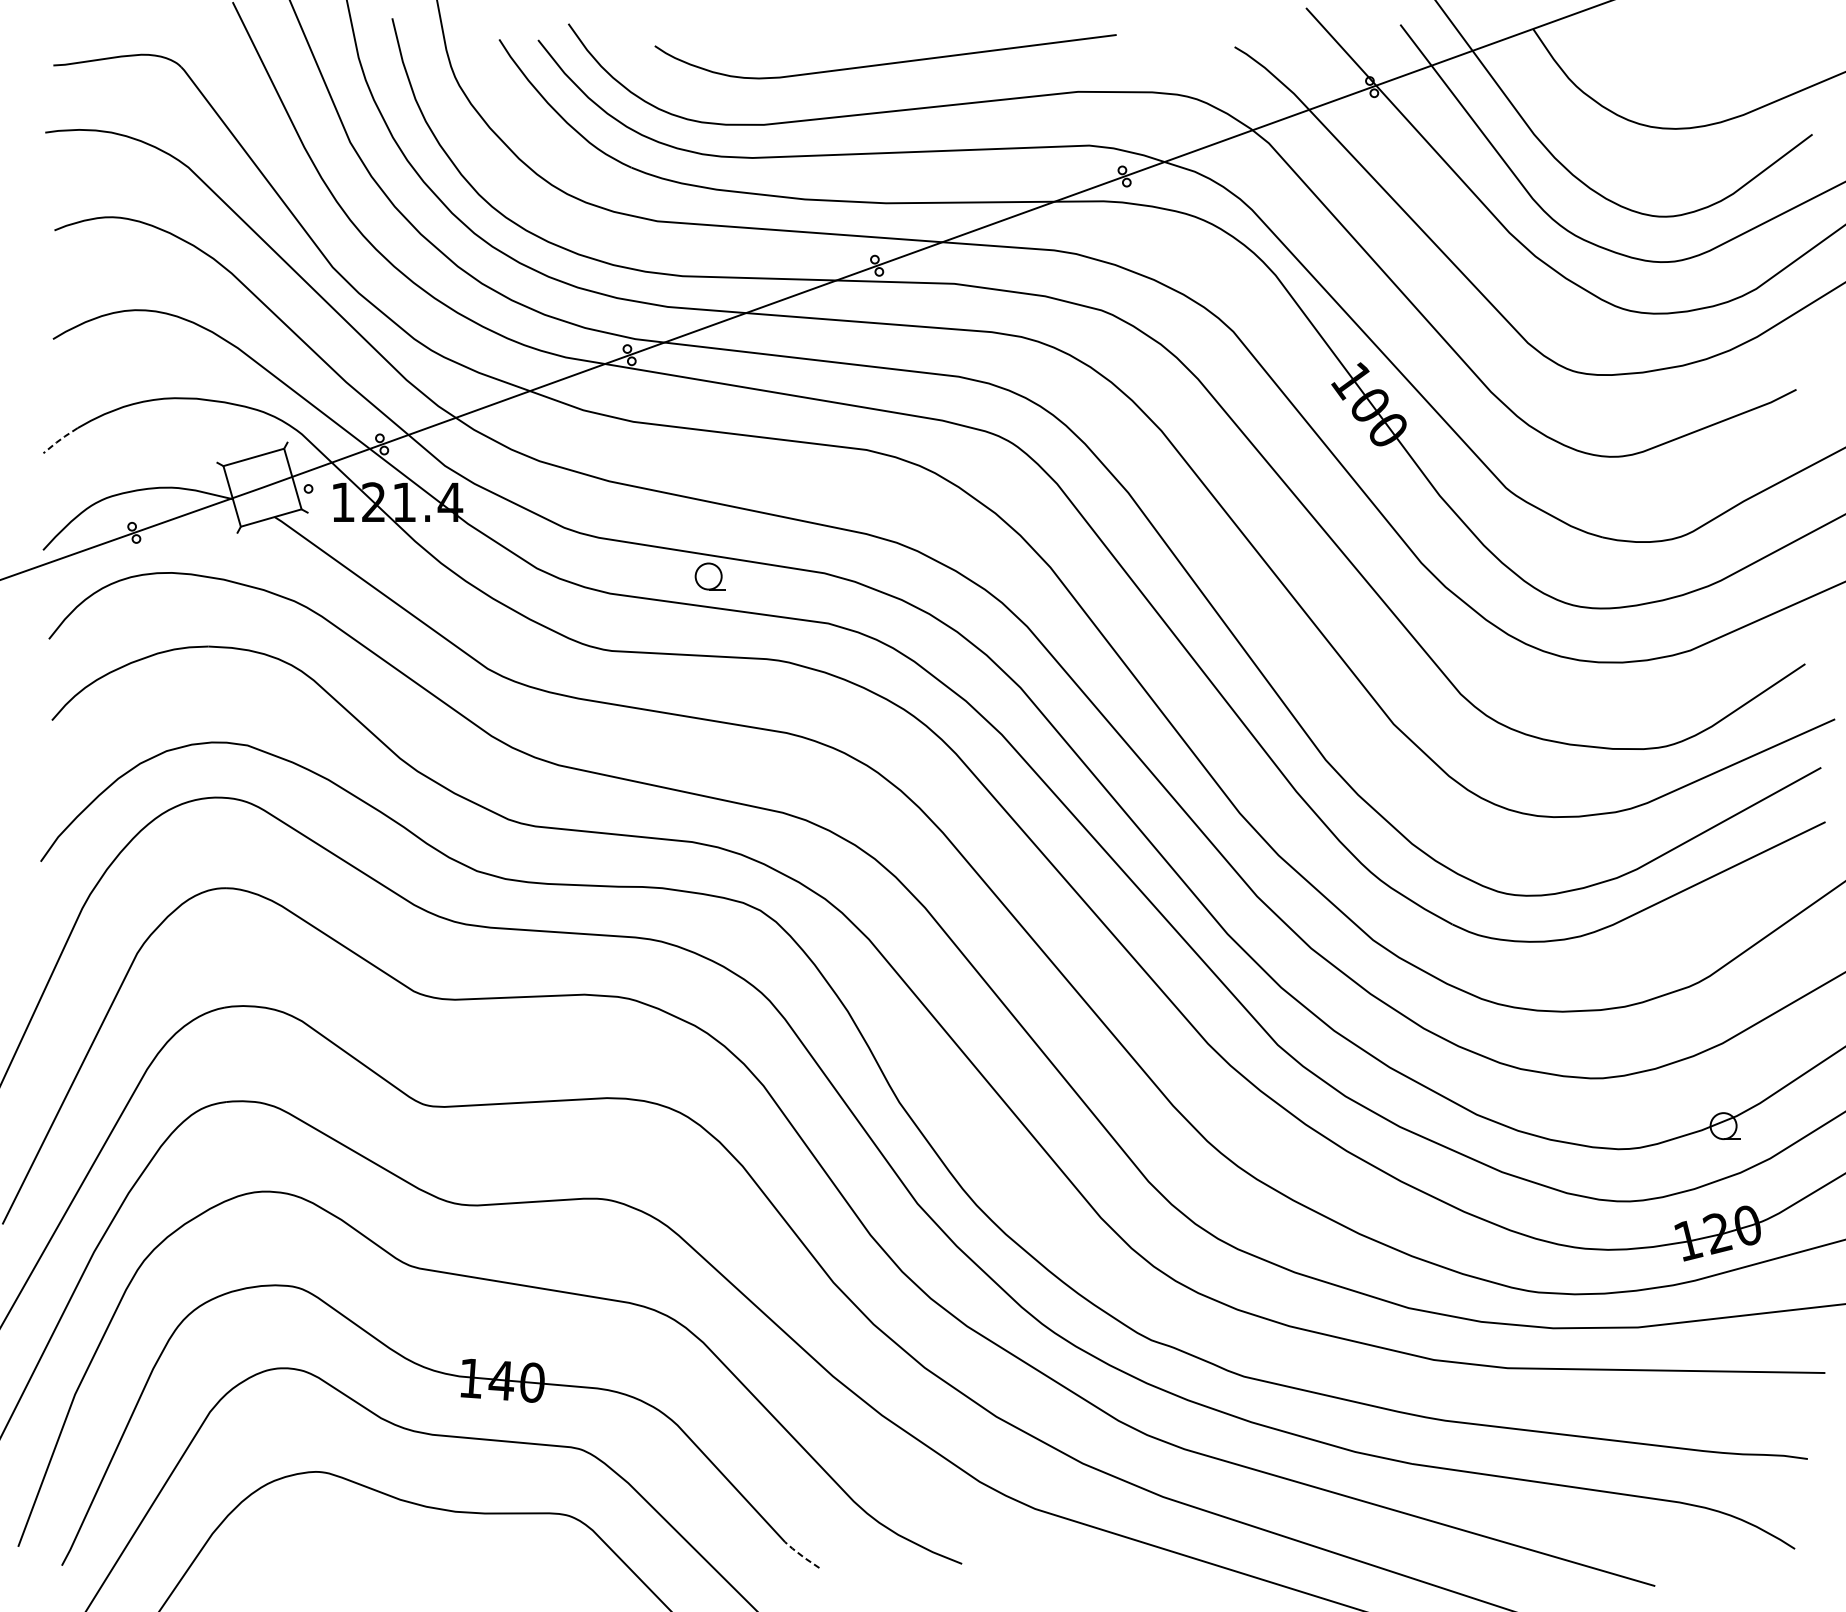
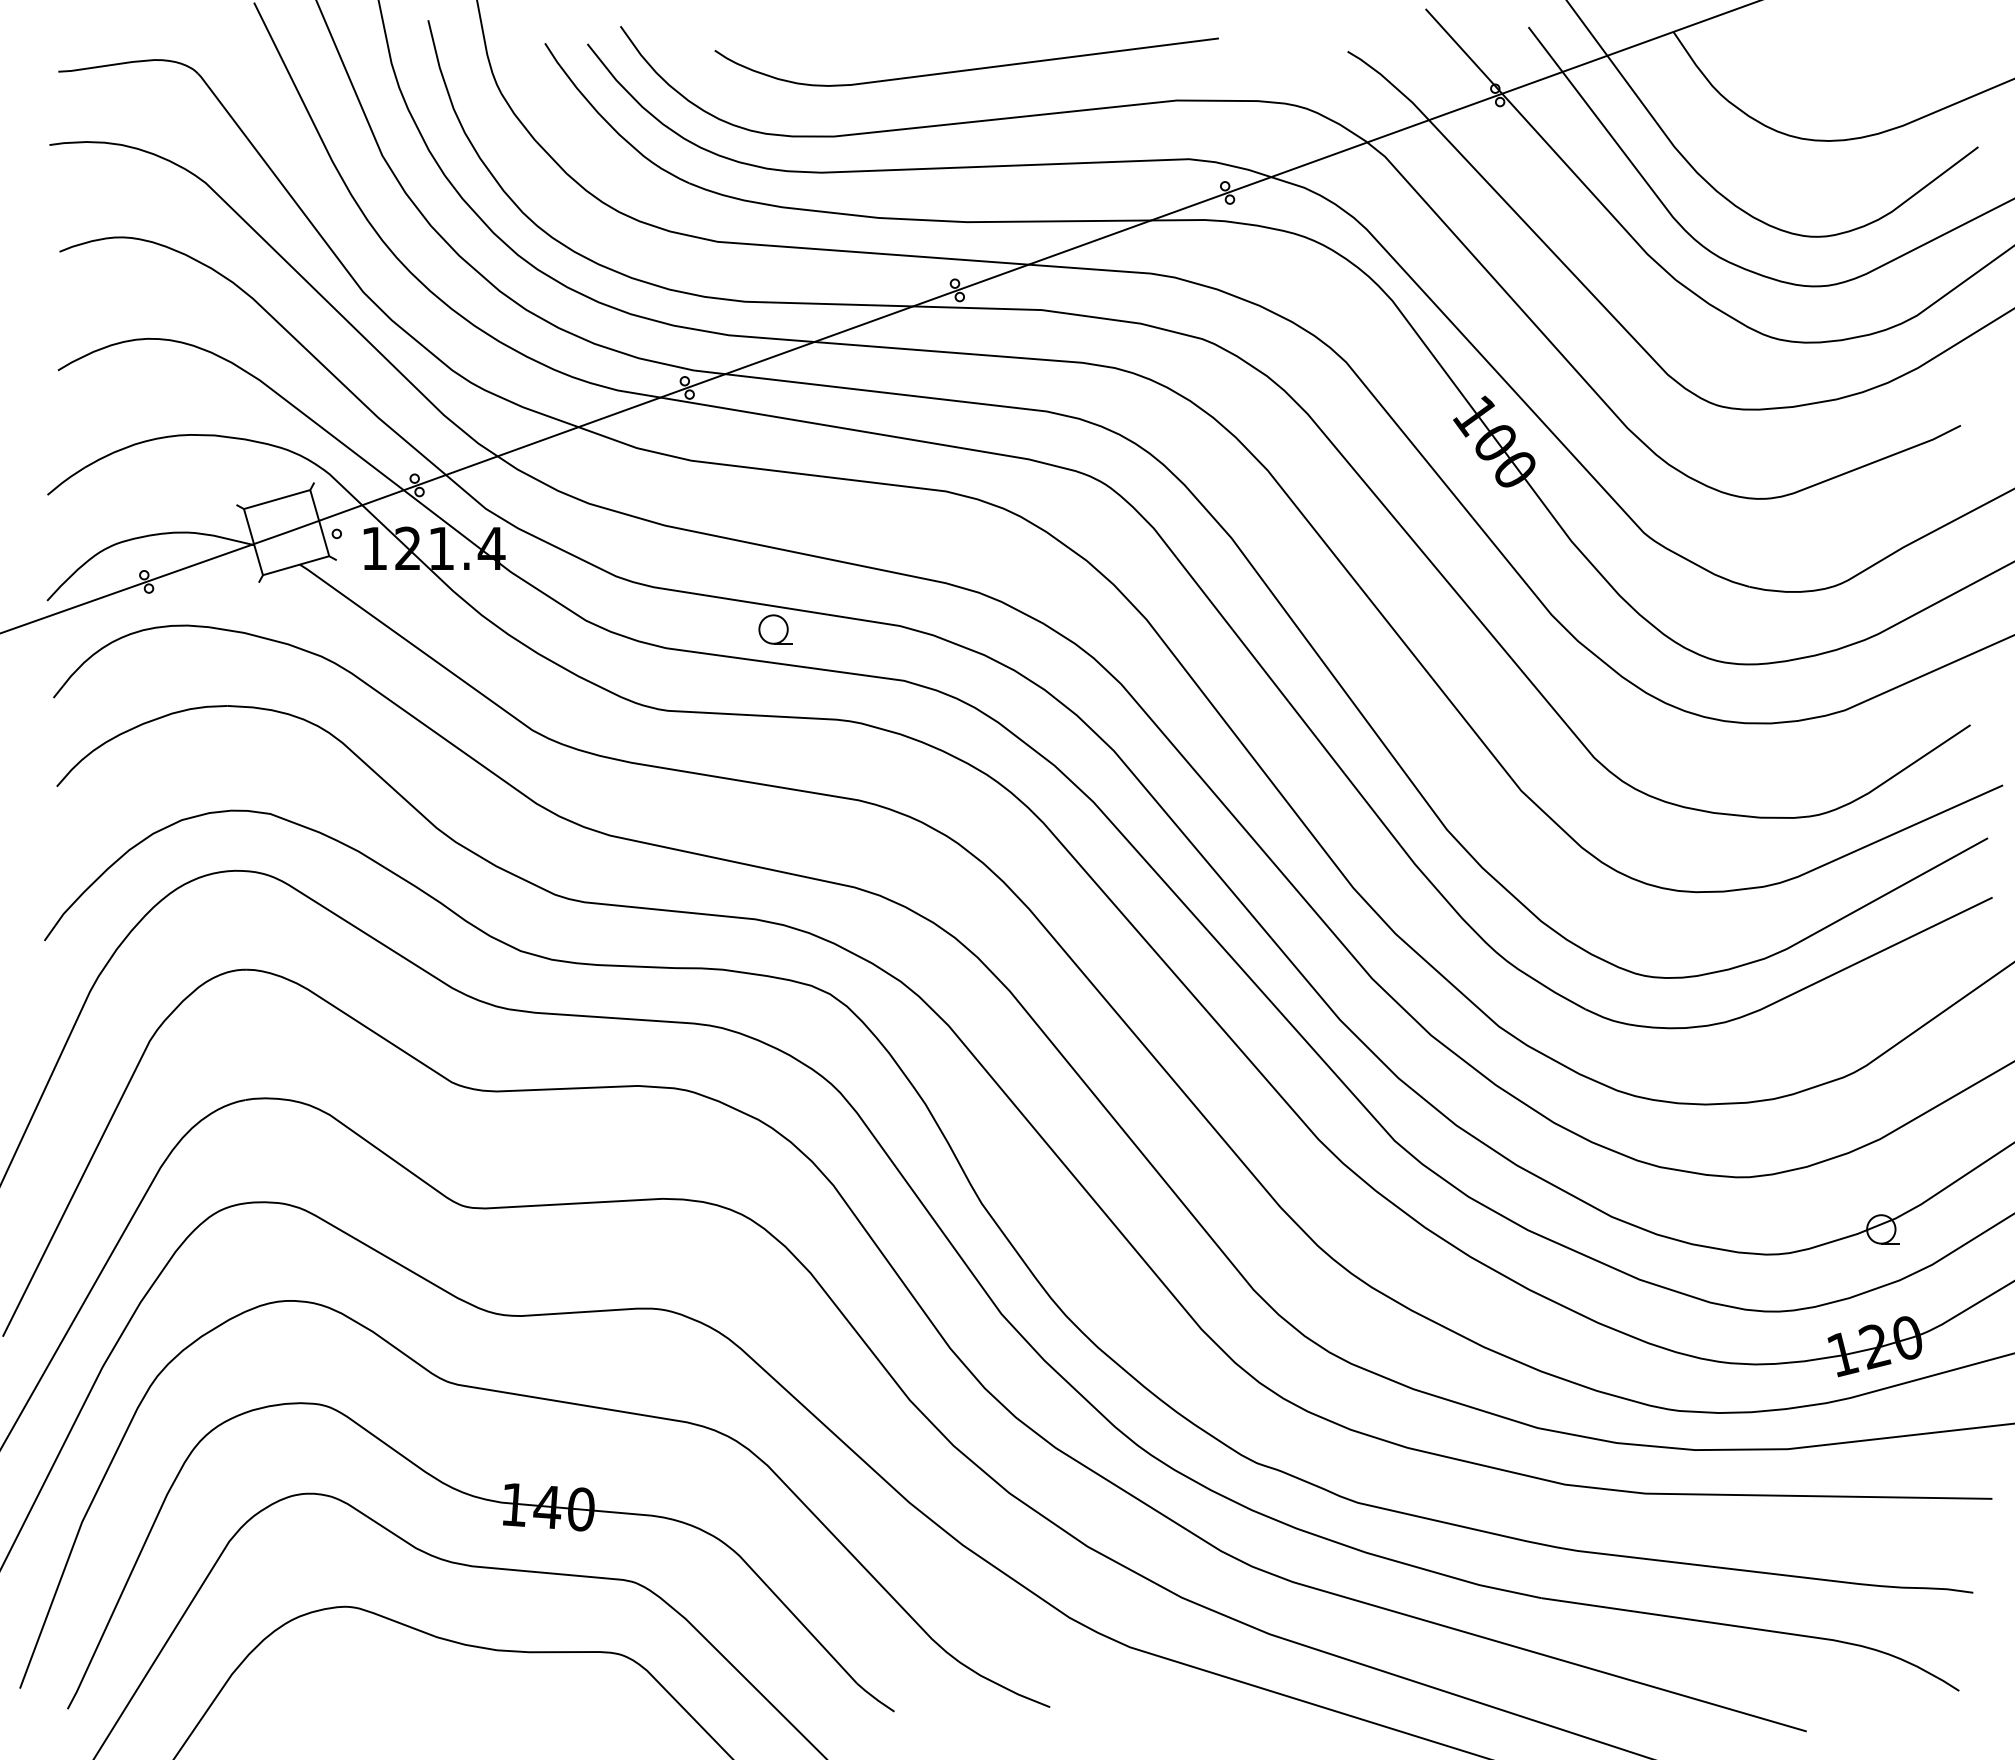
line: (59, 439) -> (65, 480), dashed -> solid
line: (802, 1555) -> (875, 1698), dashed -> solid

